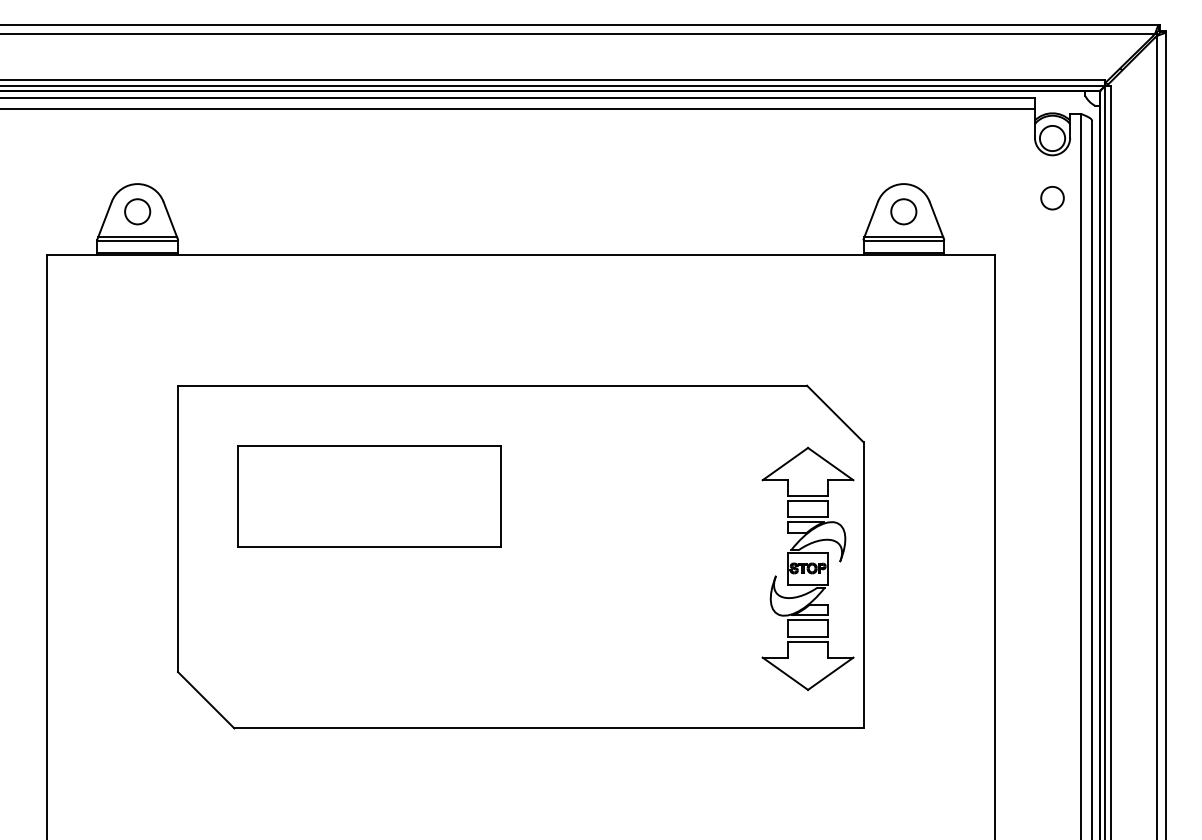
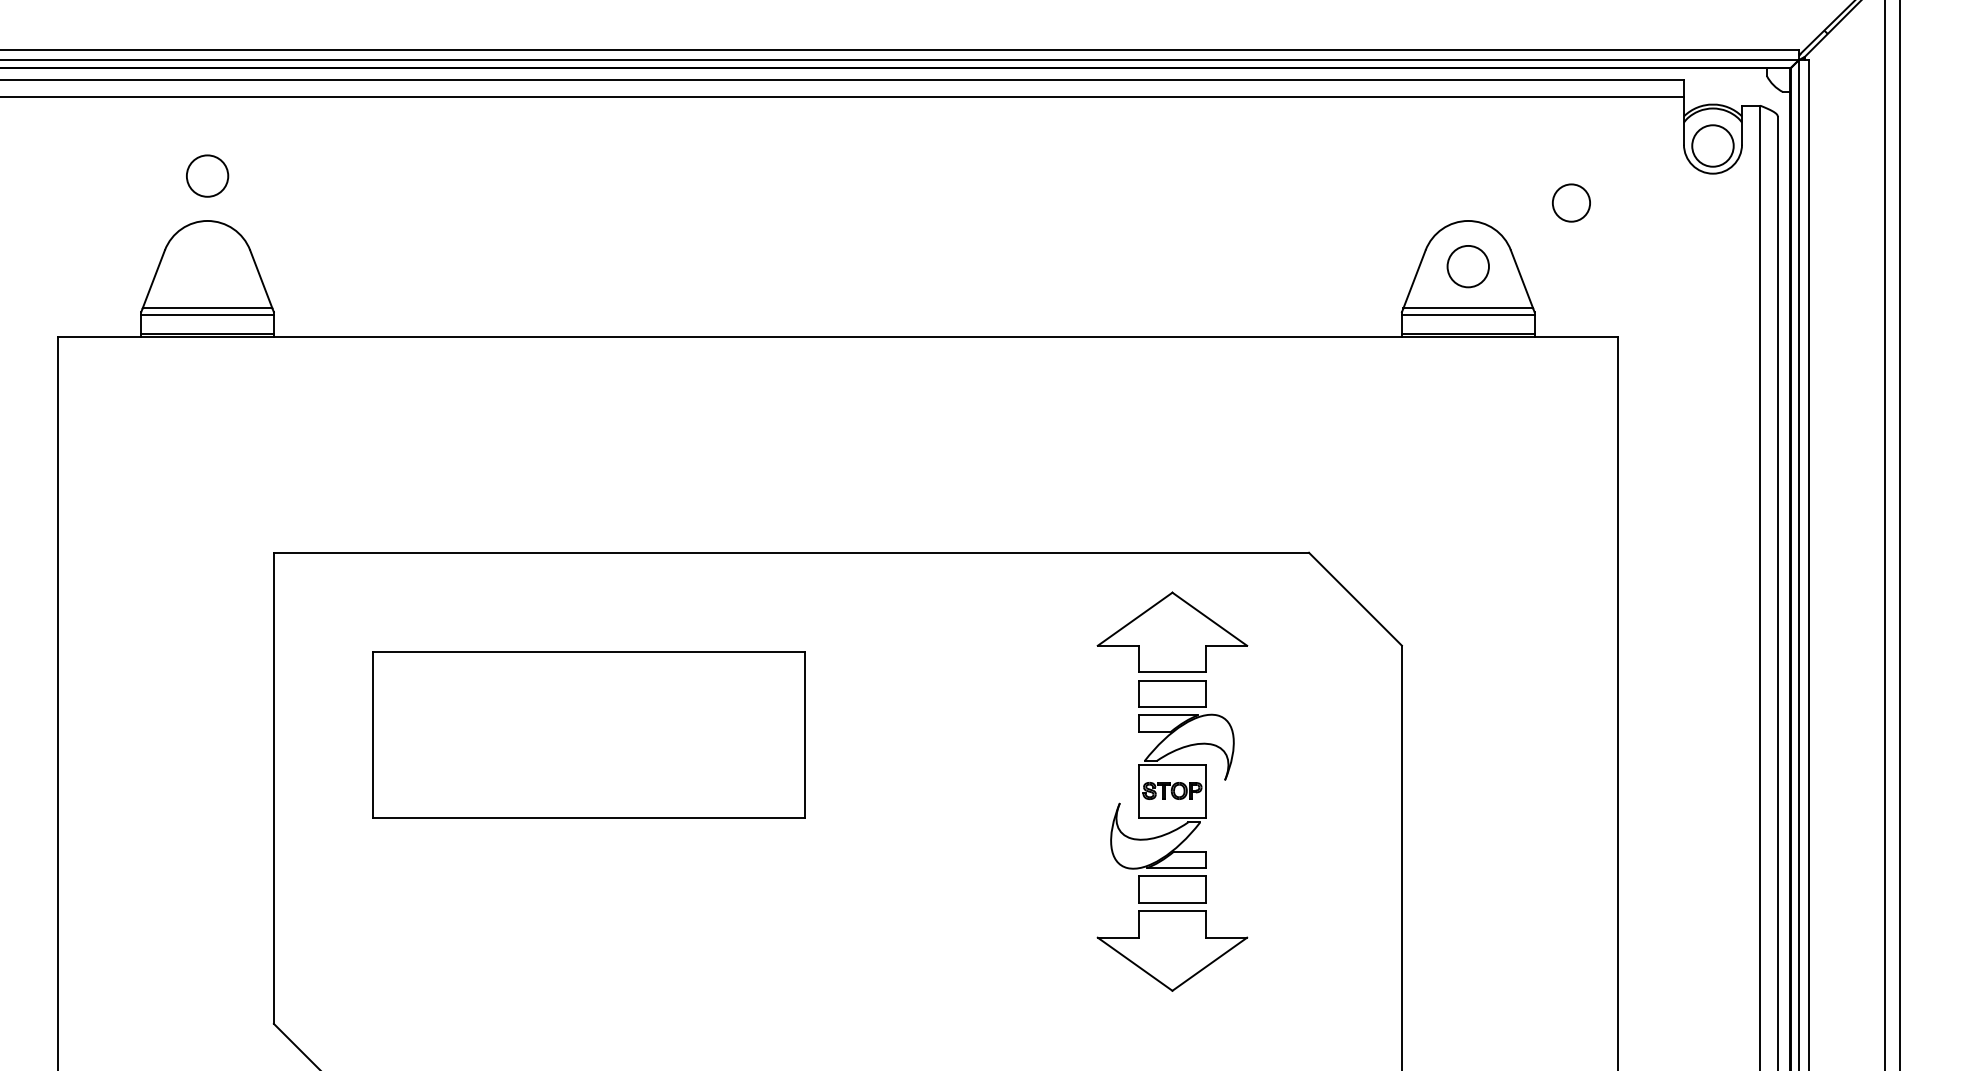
circle: (1052, 198) -> (1571, 203), moved
circle: (137, 211) -> (207, 175), moved
part: (807, 568) -> (1171, 791), moved

